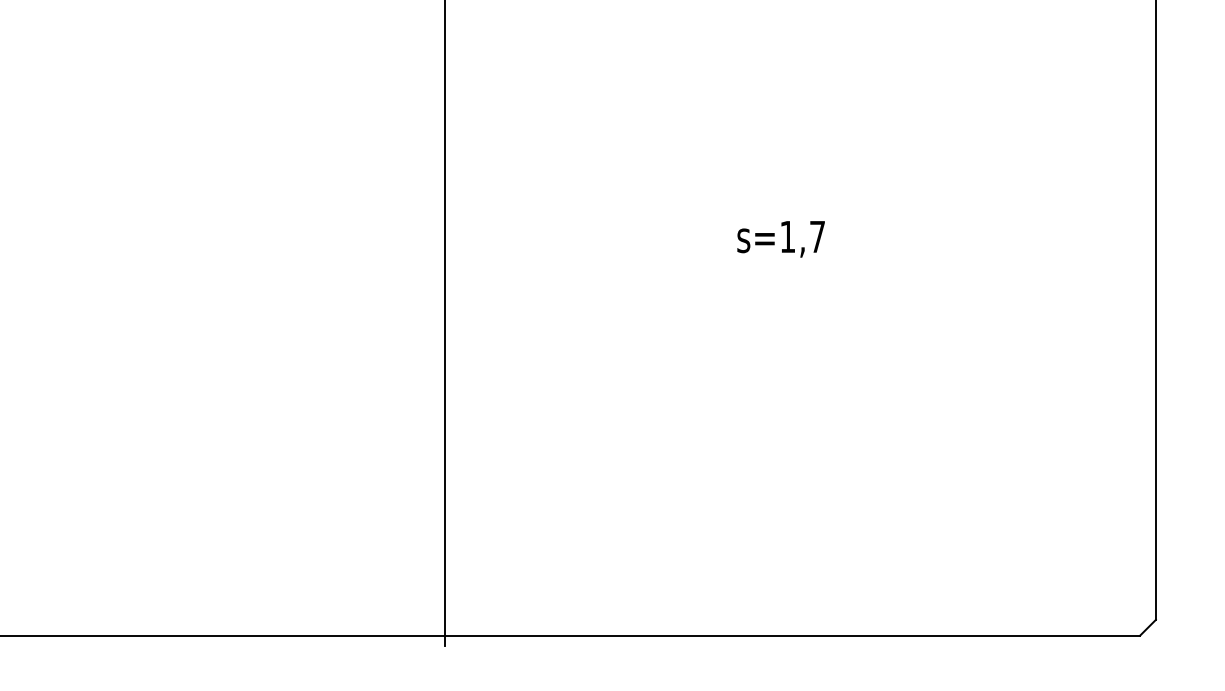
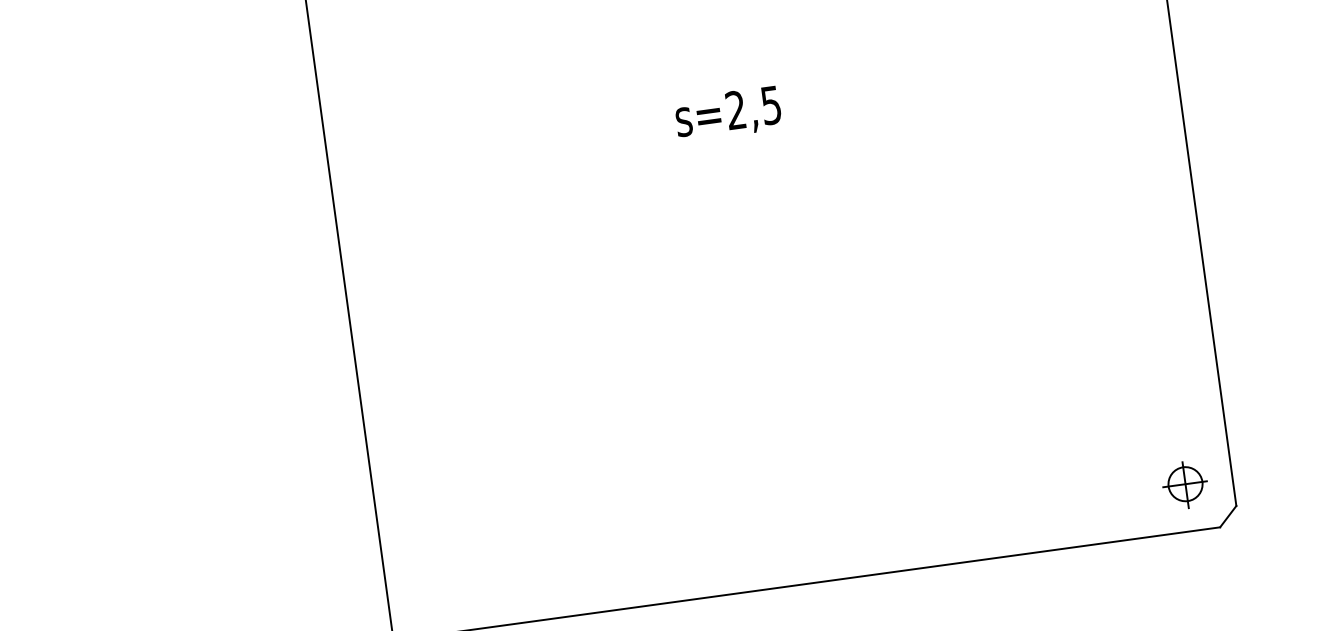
text: (802, 236) -> (753, 107), s=1,7 -> s=2,5
part: (1115, 596) -> (1184, 484), added

